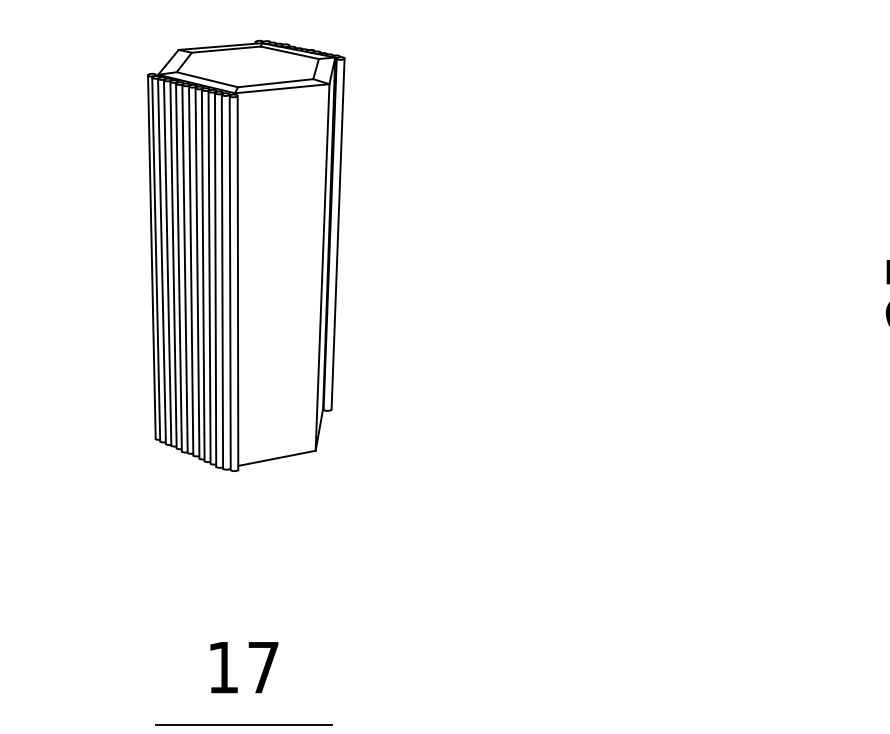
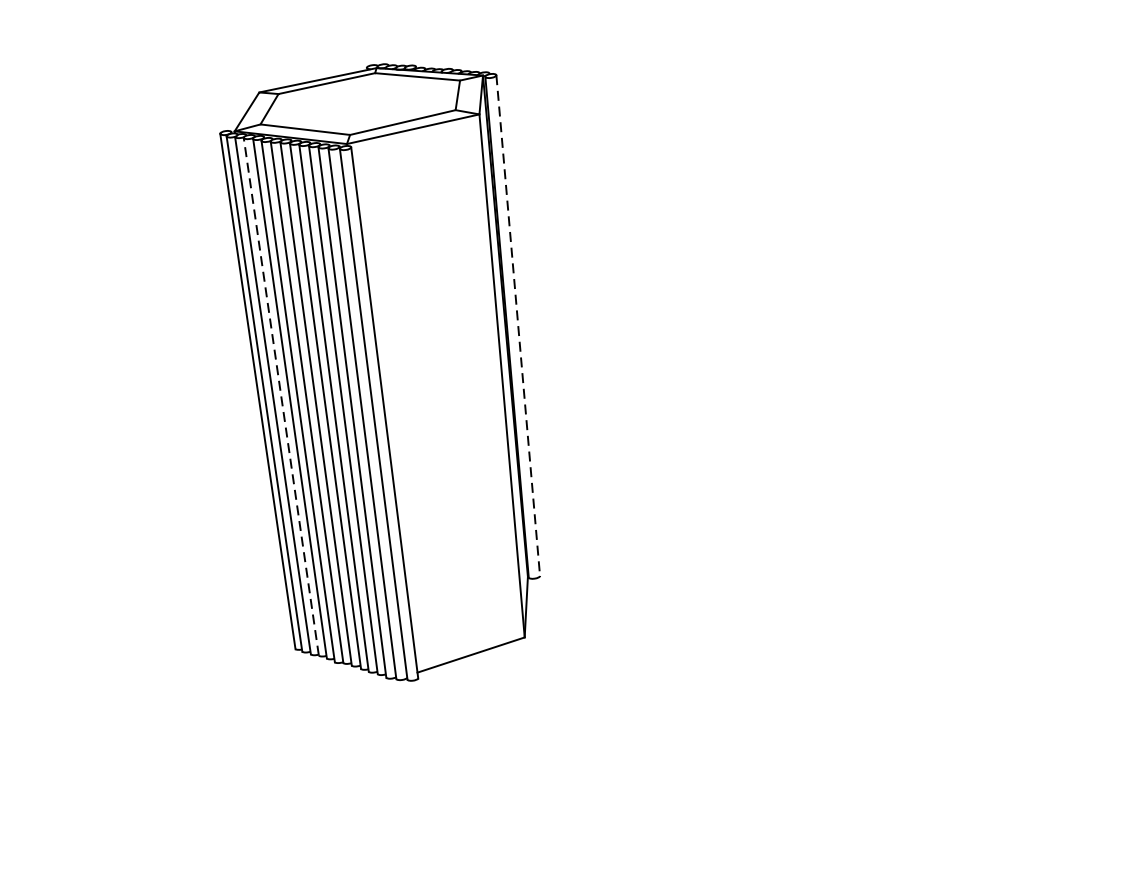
line: (338, 233) -> (518, 324), solid -> dashed
line: (167, 262) -> (281, 396), solid -> dashed

